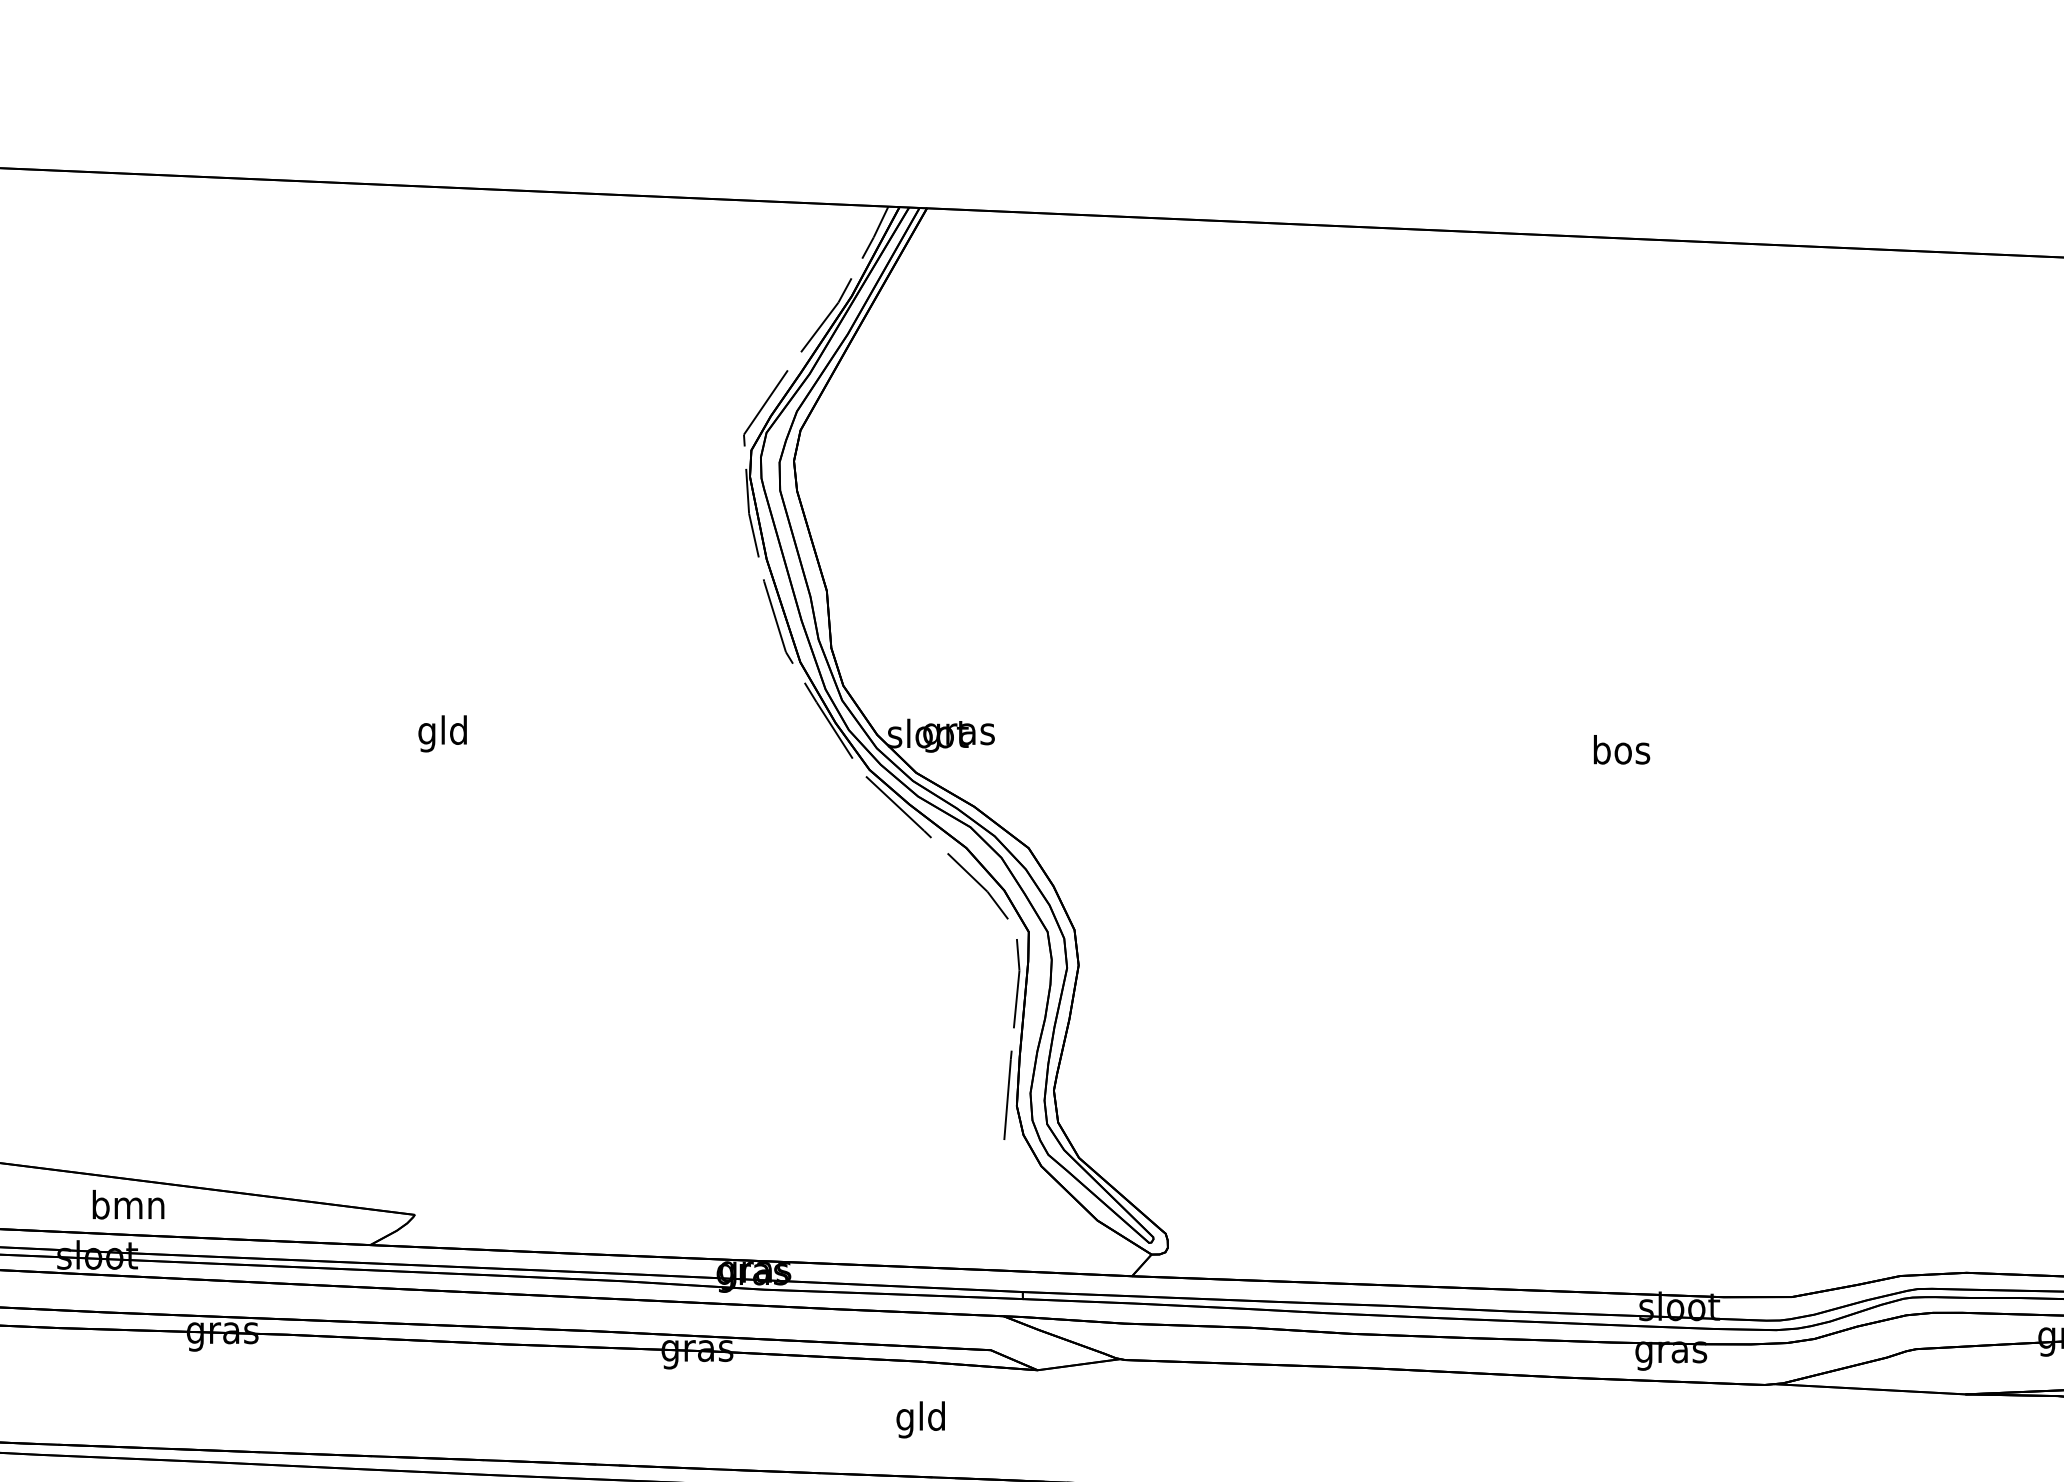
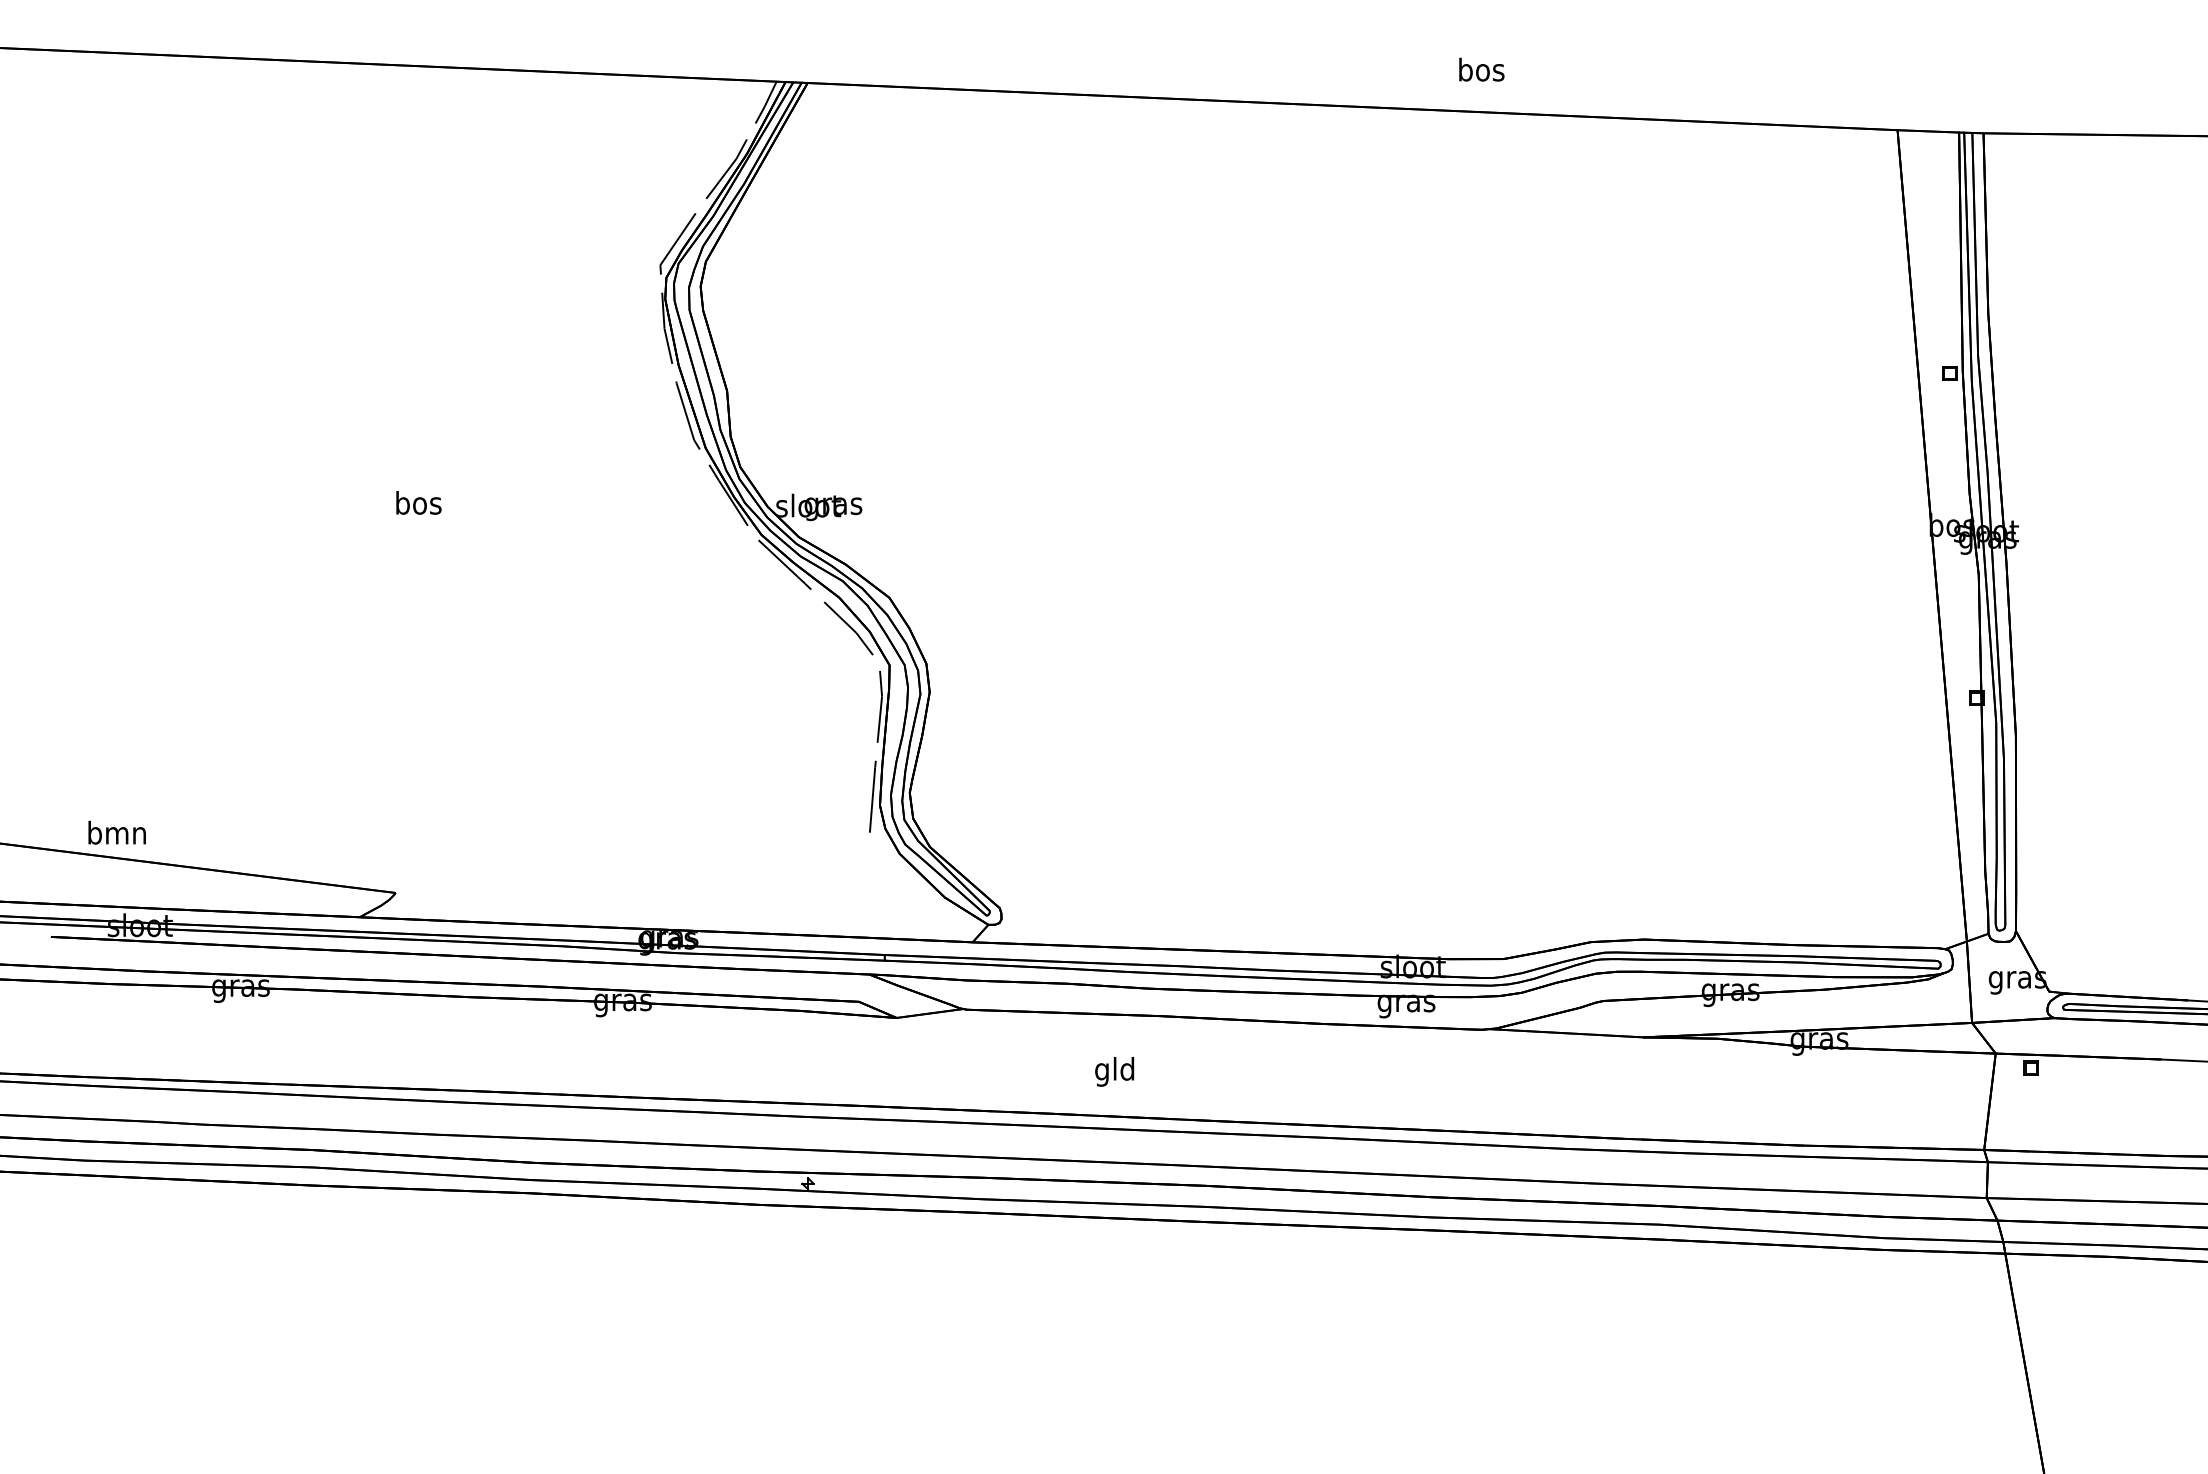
text: (443, 733) -> (418, 505), gld -> bos
text: (1621, 749) -> (1481, 69), moved
text: (127, 1204) -> (116, 832), moved
text: (920, 1419) -> (1114, 1071), moved

